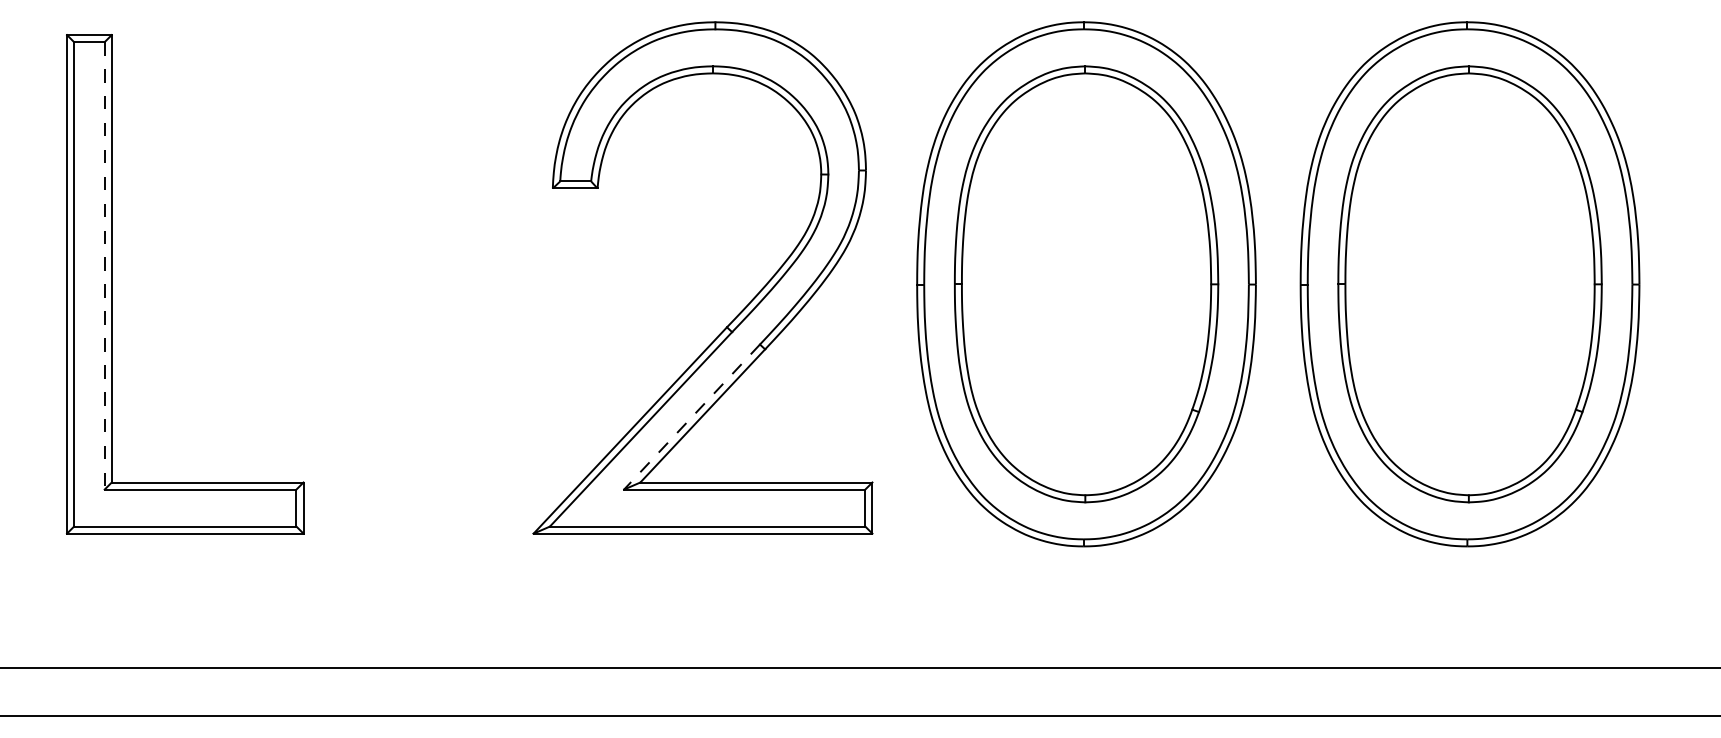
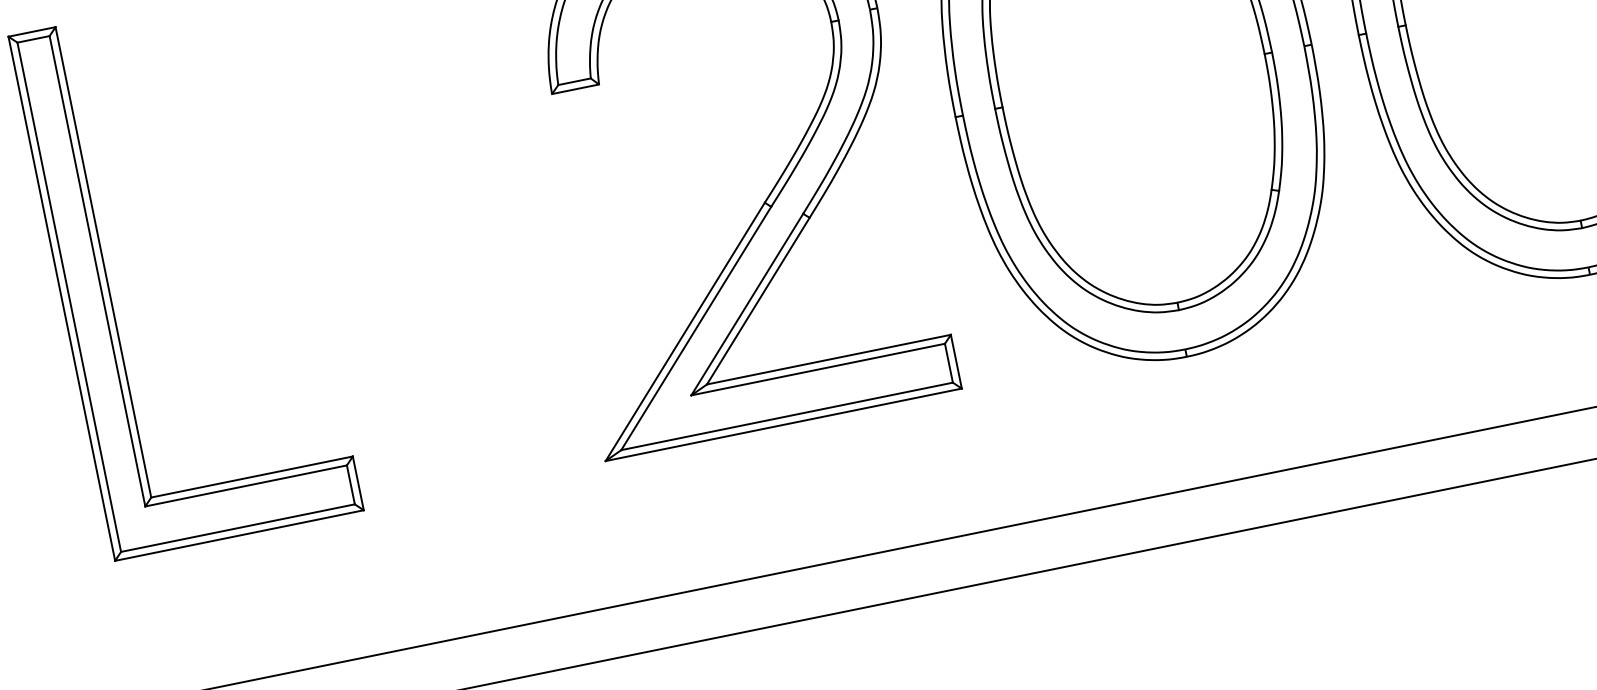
line: (104, 265) -> (97, 270), dashed -> solid
line: (691, 417) -> (746, 305), dashed -> solid

